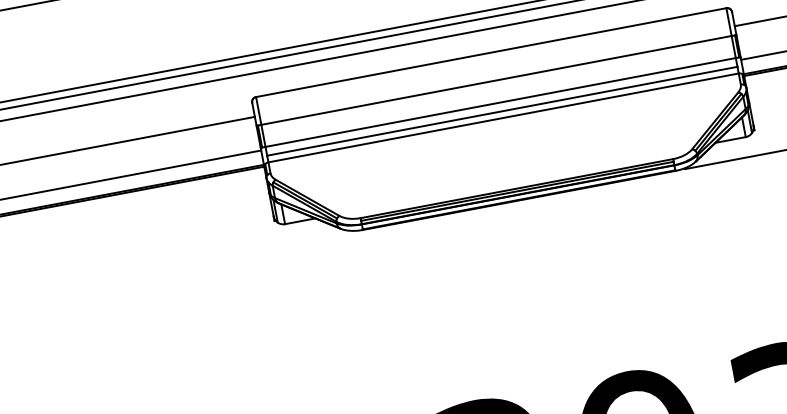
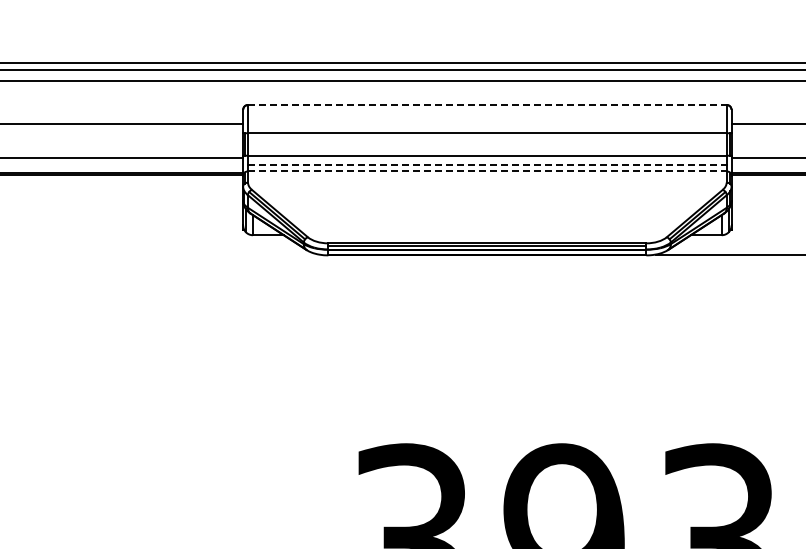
line: (491, 52) -> (487, 104), solid -> dashed
line: (502, 111) -> (487, 164), solid -> dashed
line: (503, 117) -> (487, 171), solid -> dashed

